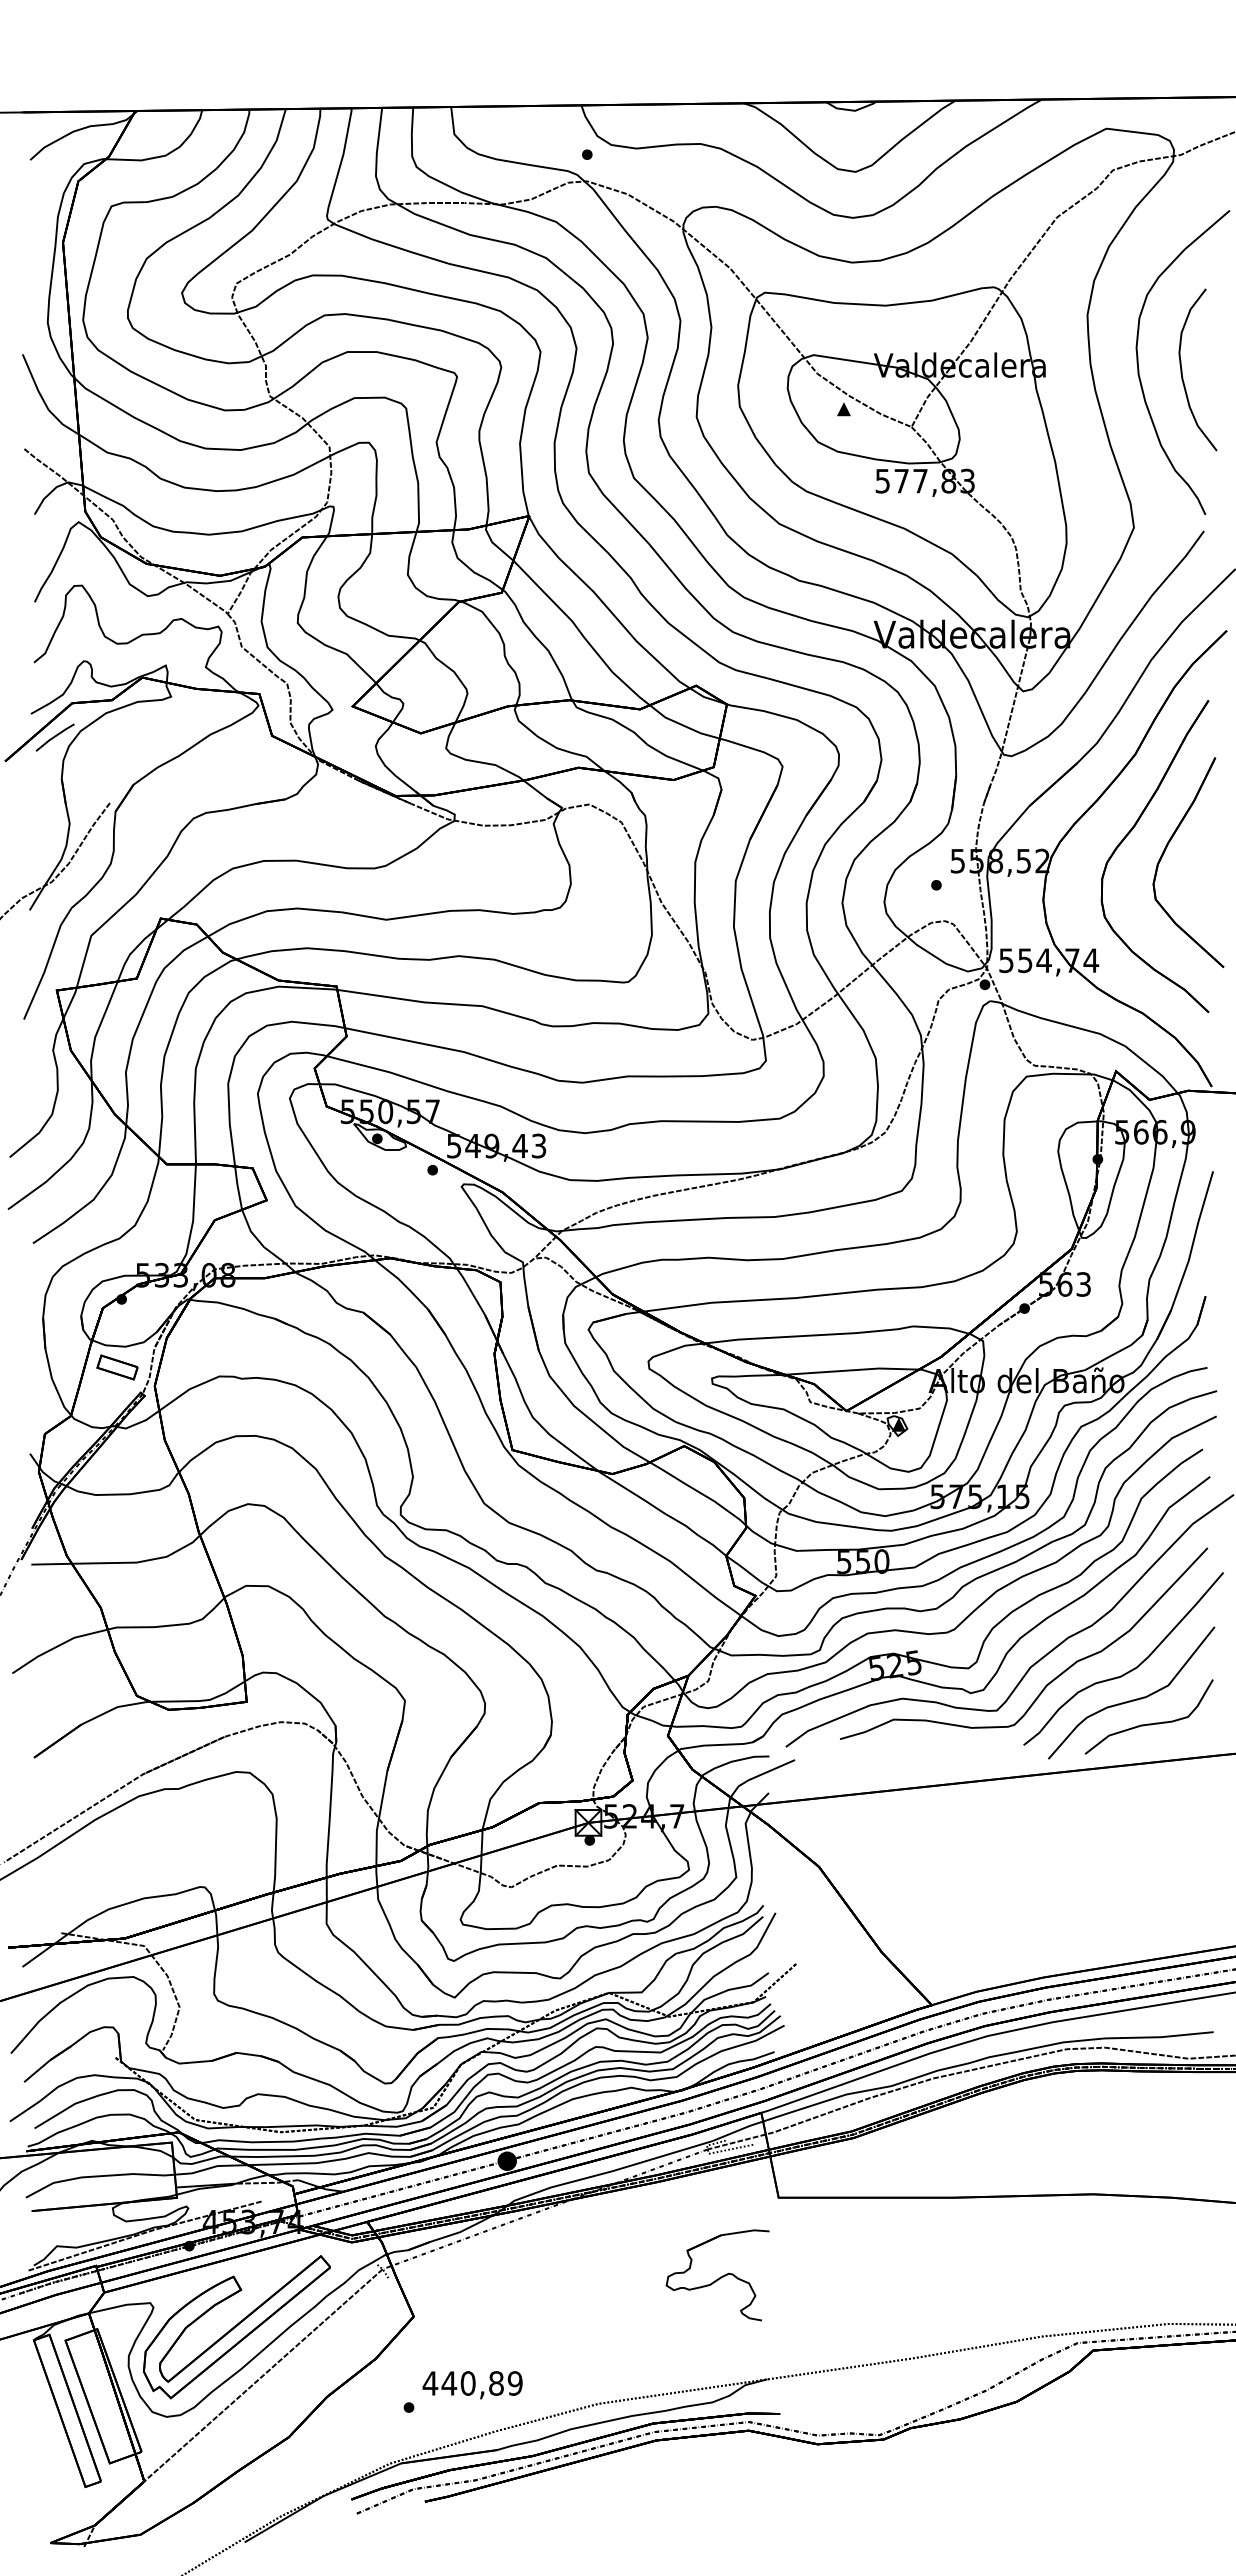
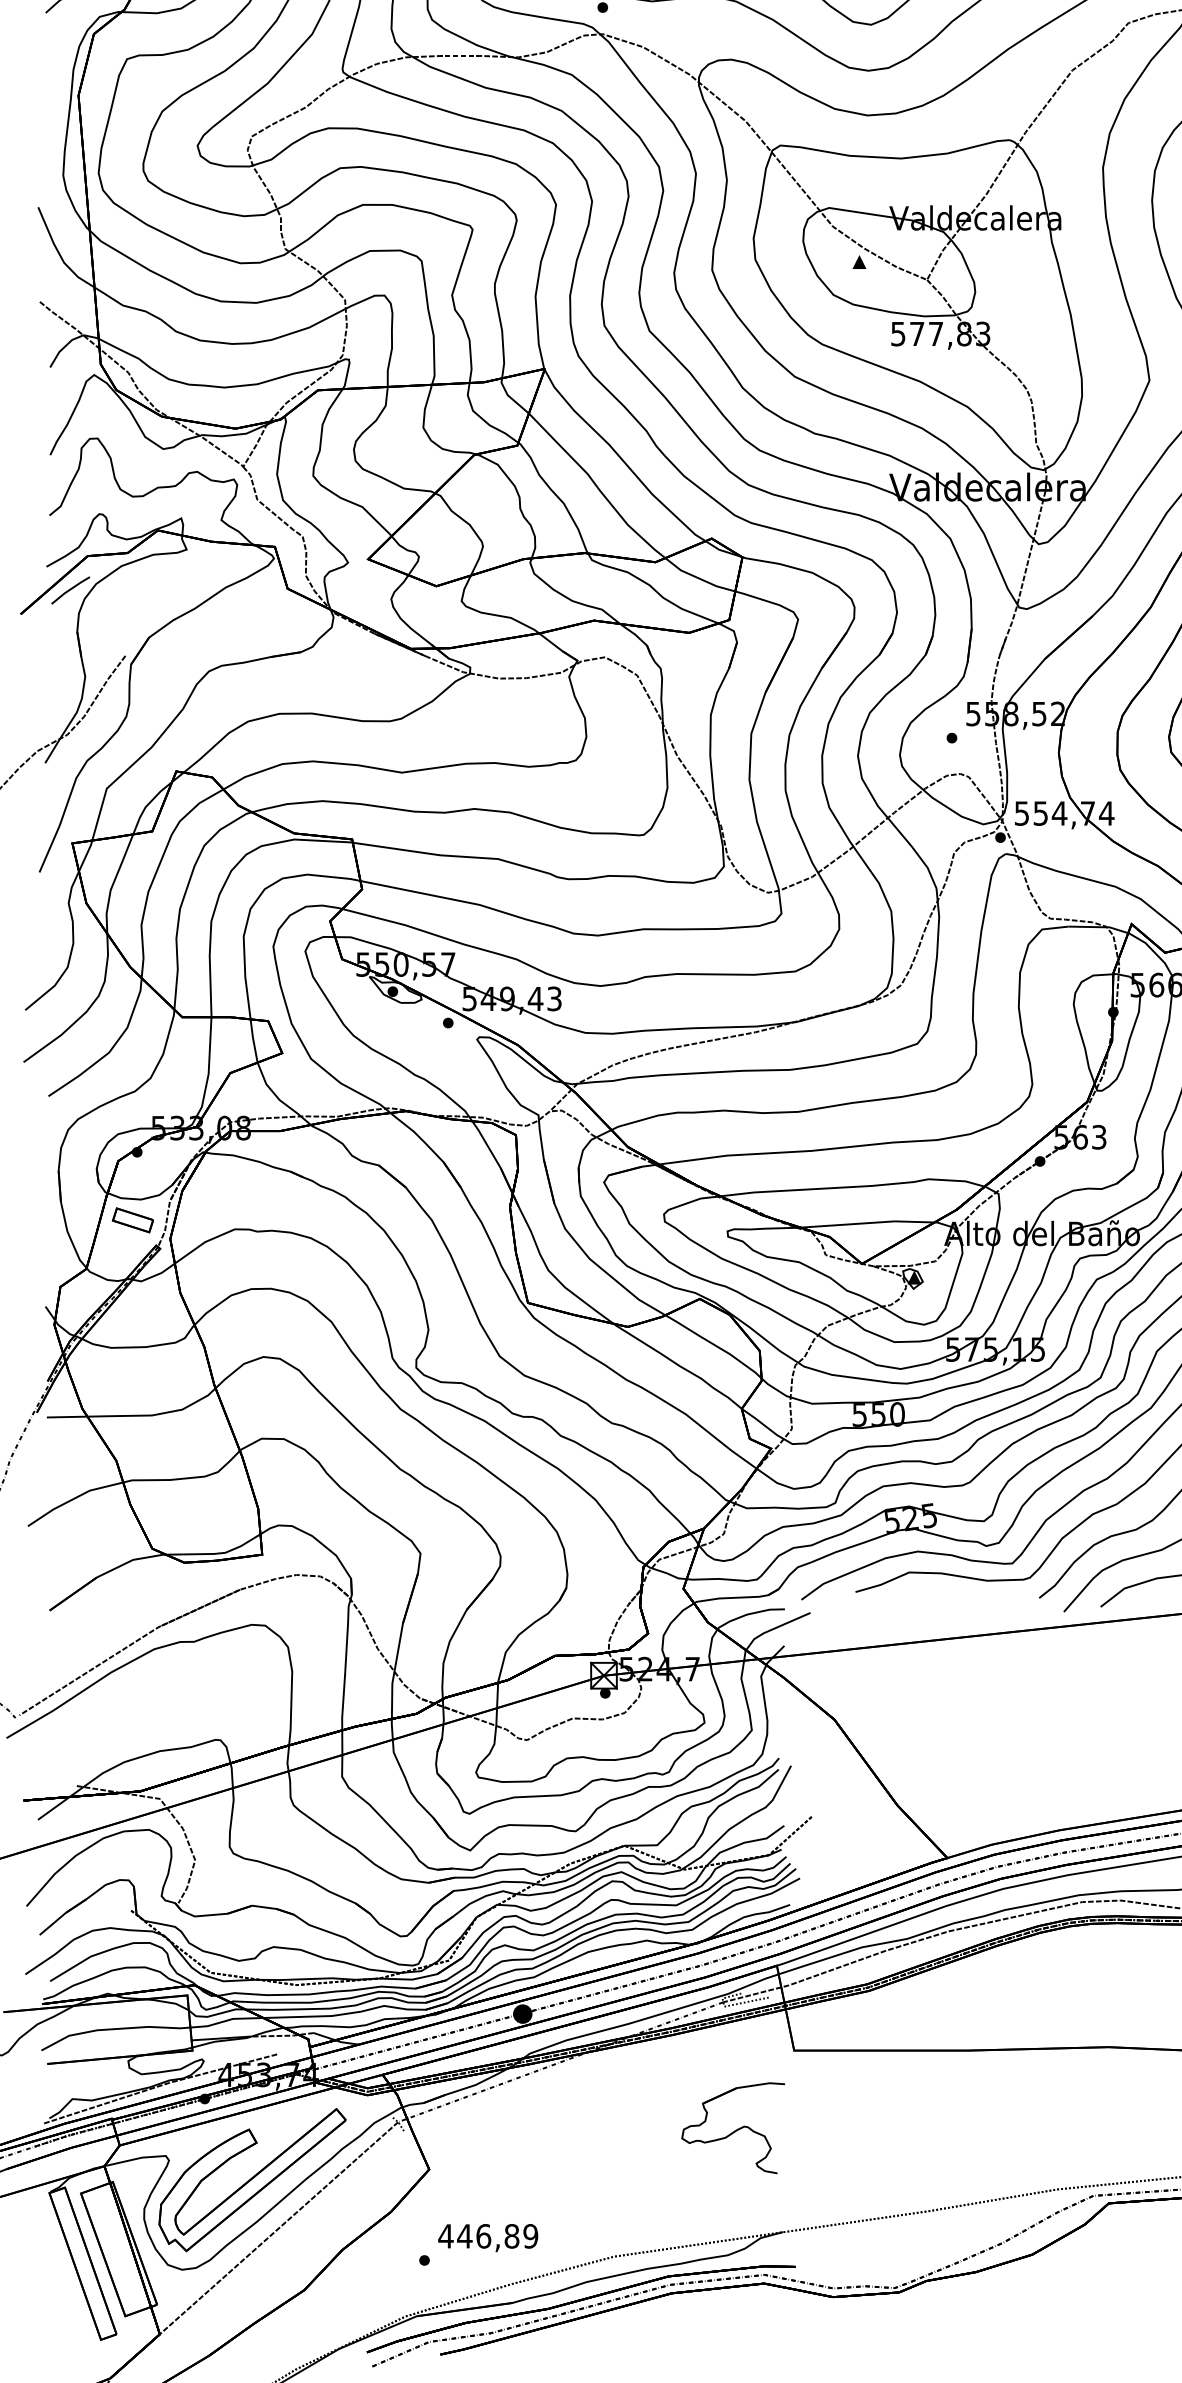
text: (467, 2383) -> (483, 2236), 440,89 -> 446,89

